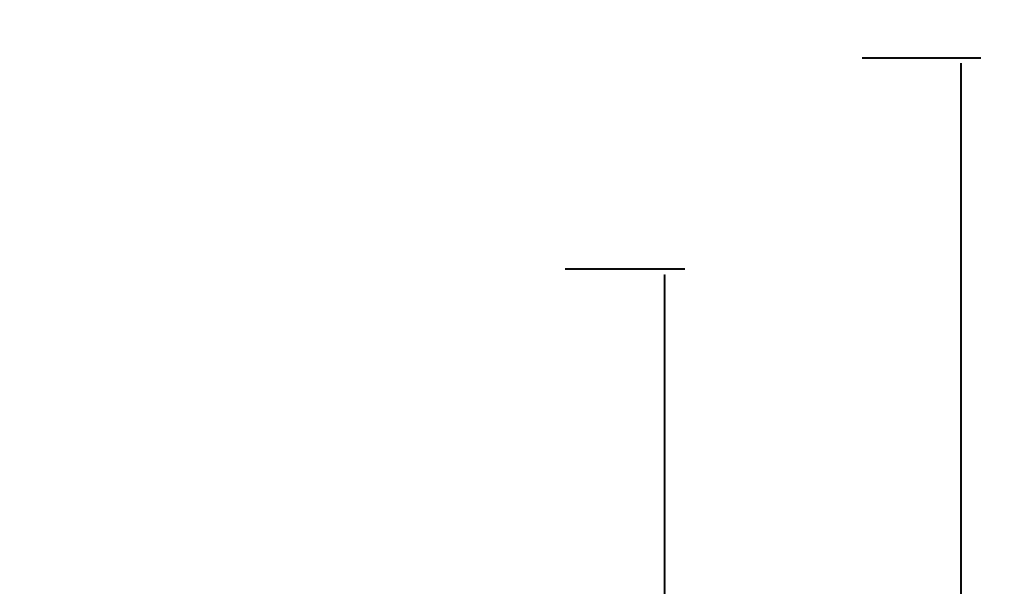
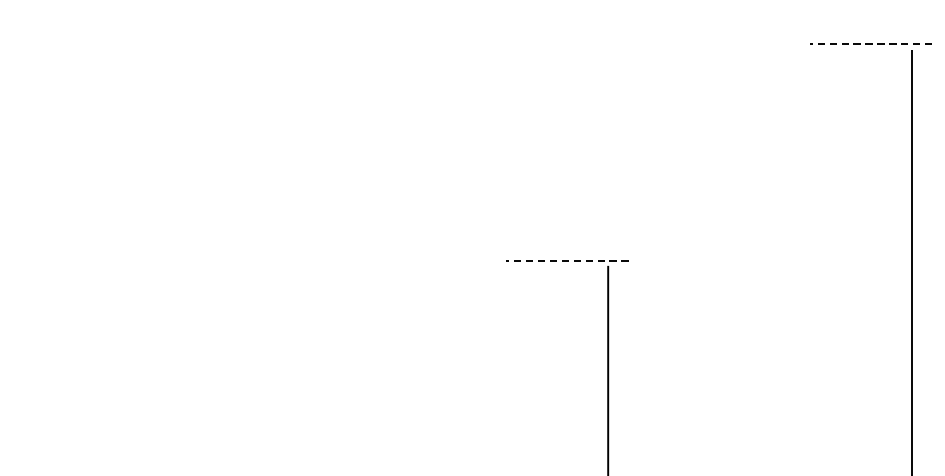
line: (921, 57) -> (871, 43), solid -> dashed
line: (624, 269) -> (567, 260), solid -> dashed

